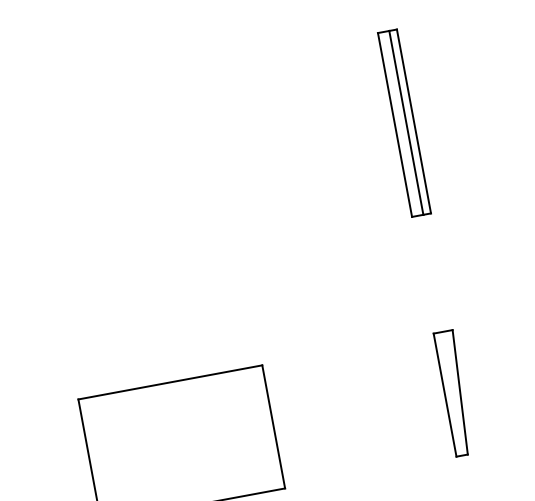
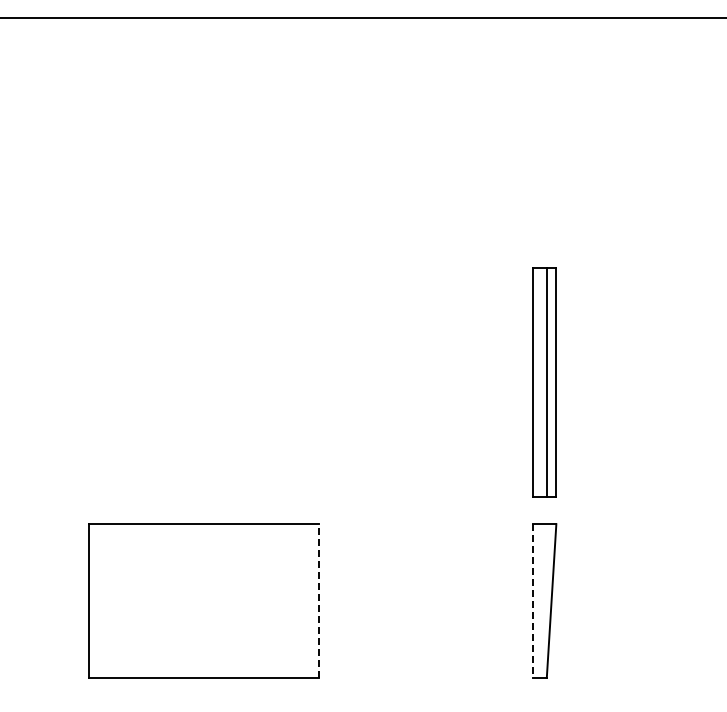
part: (404, 123) -> (544, 382), moved
line: (445, 395) -> (532, 601), solid -> dashed
line: (273, 427) -> (318, 601), solid -> dashed

